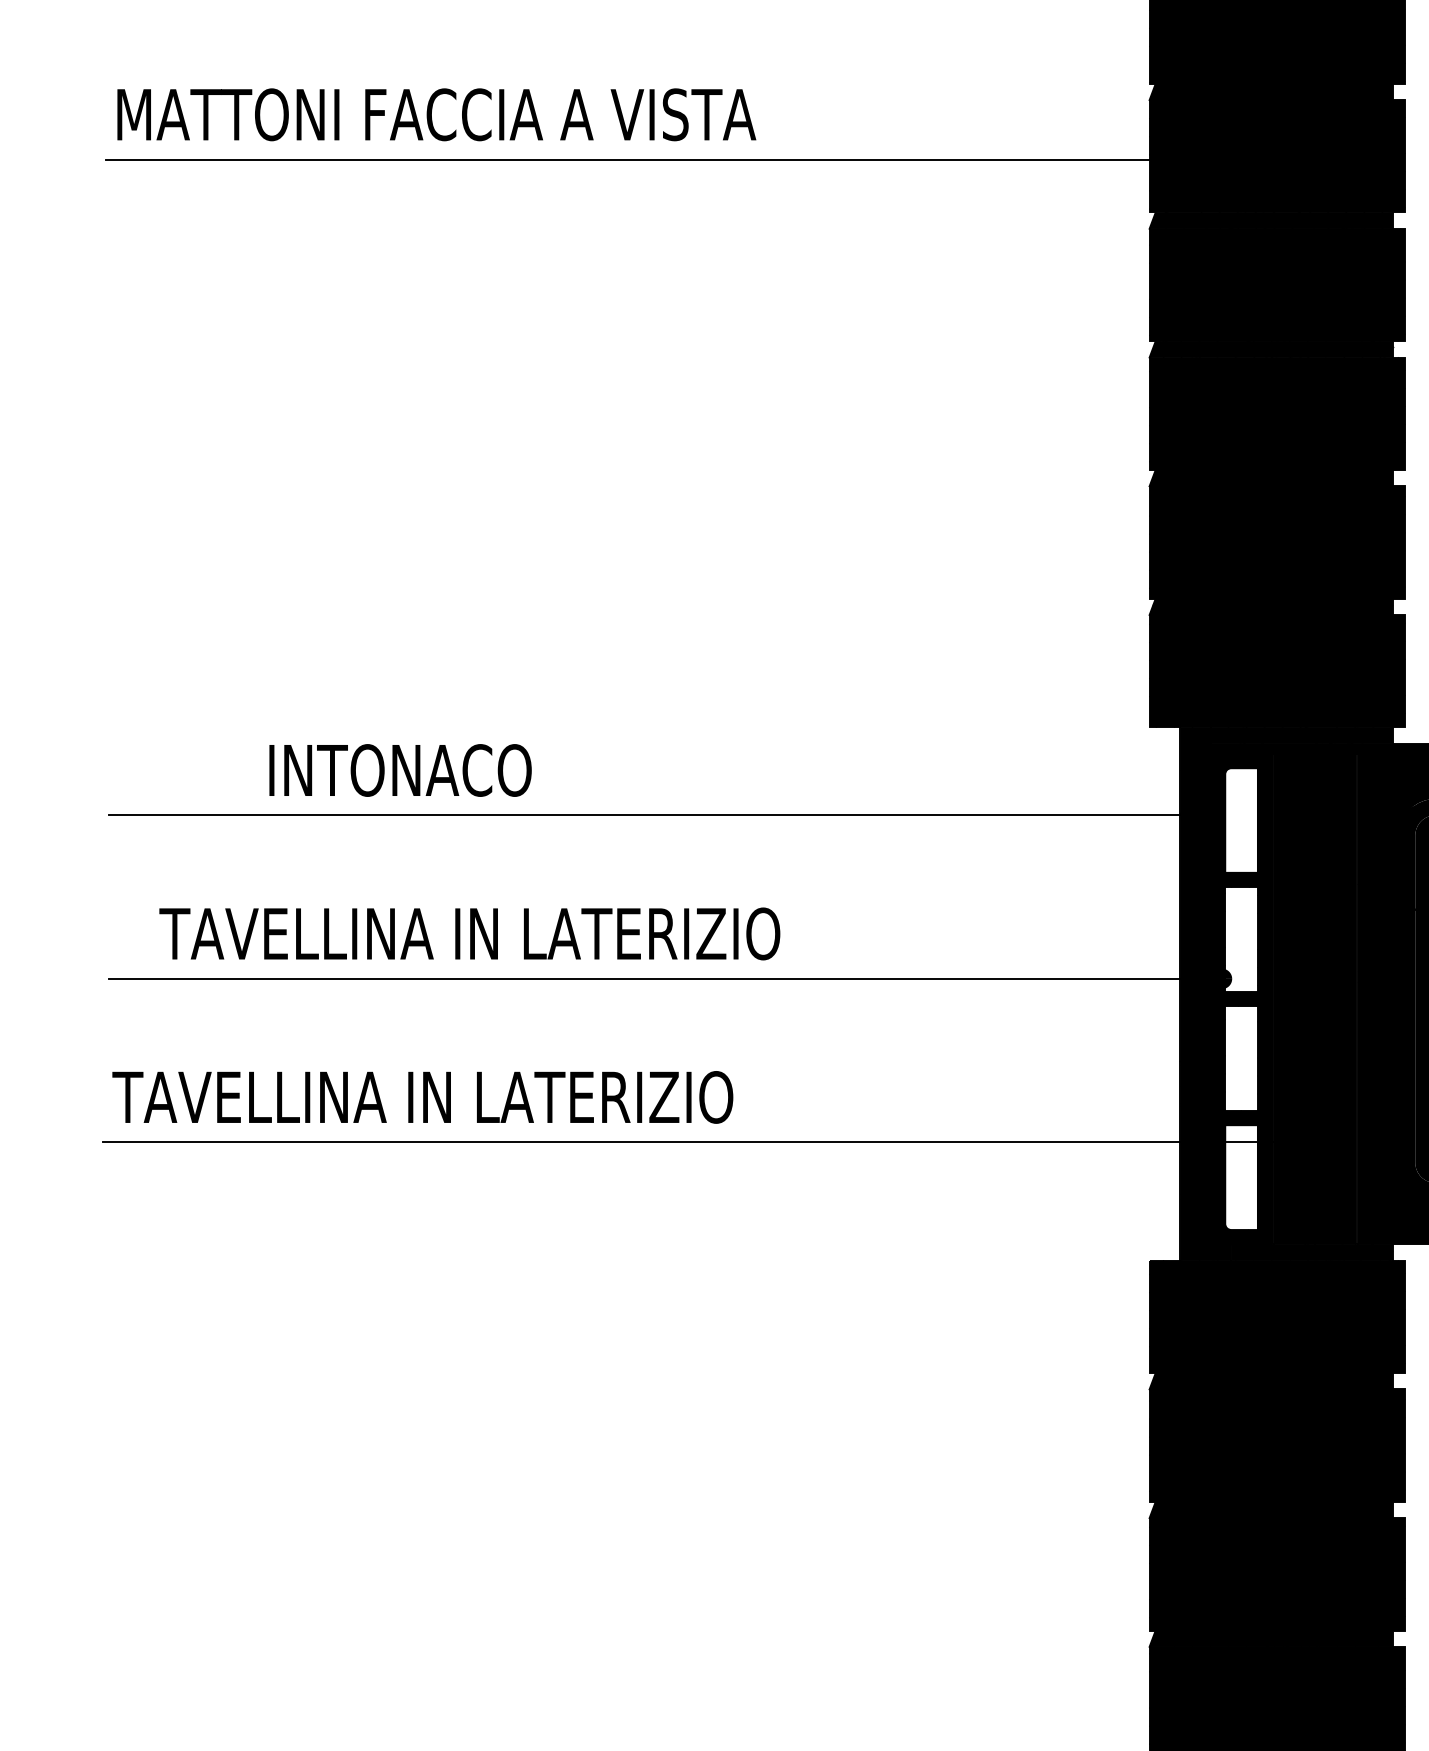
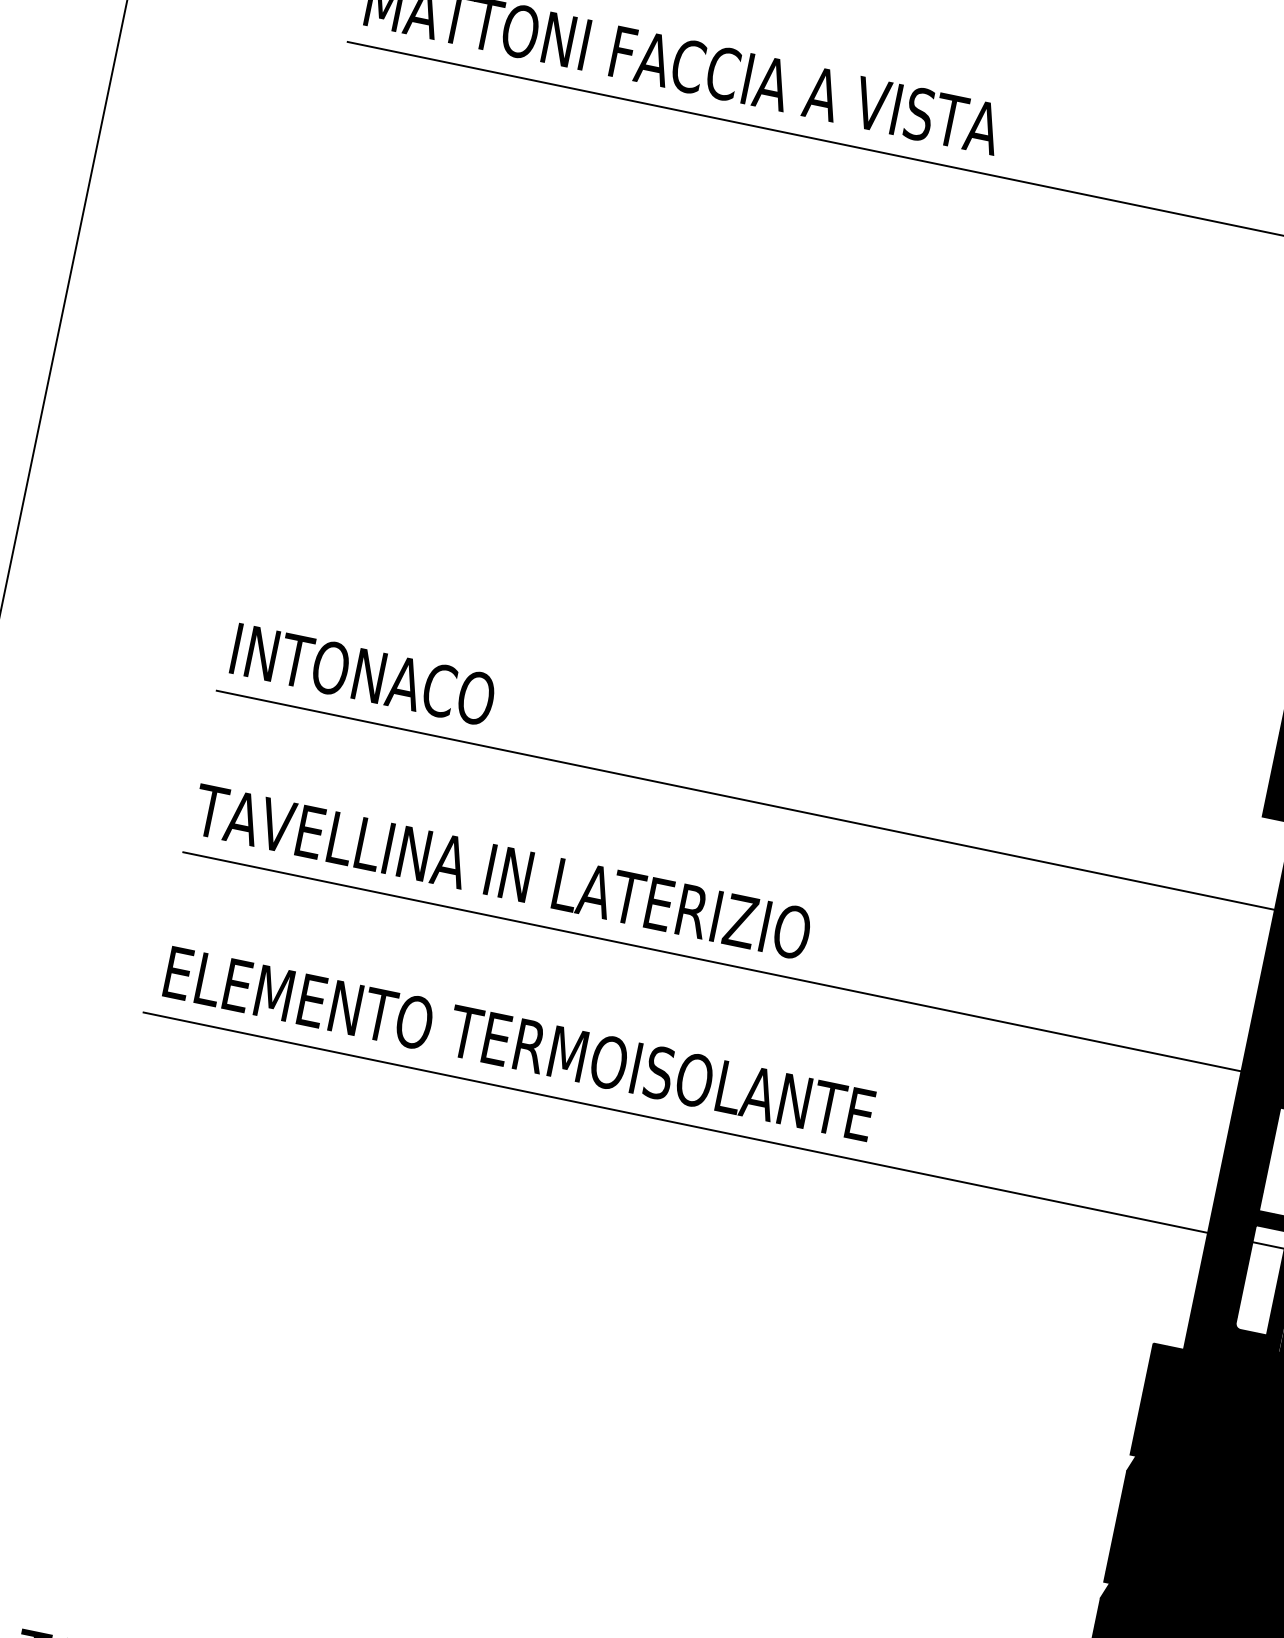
text: (400, 770) -> (363, 674), moved
text: (469, 933) -> (501, 871), moved
text: (471, 1097) -> (516, 1043), TAVELLINA IN LATERIZIO -> ELEMENTO TERMOISOLANTE

